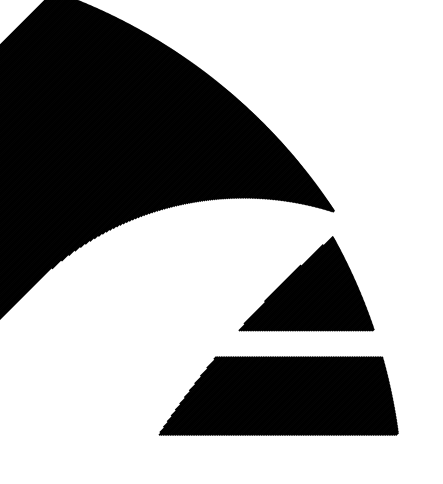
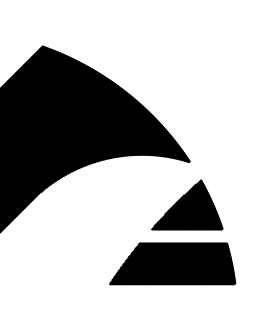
part: (278, 336) -> (172, 232), moved

